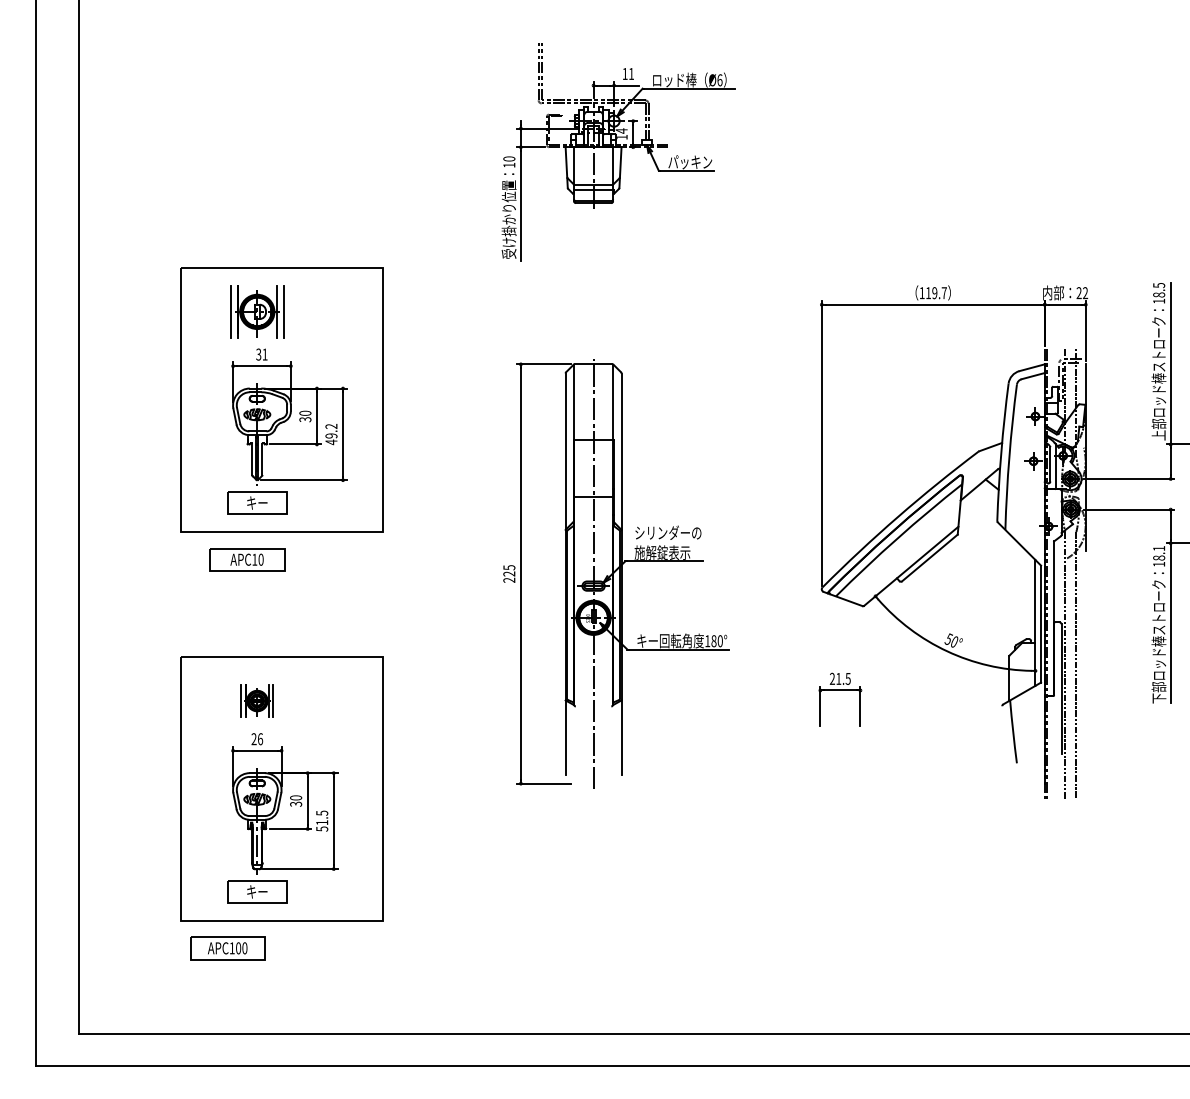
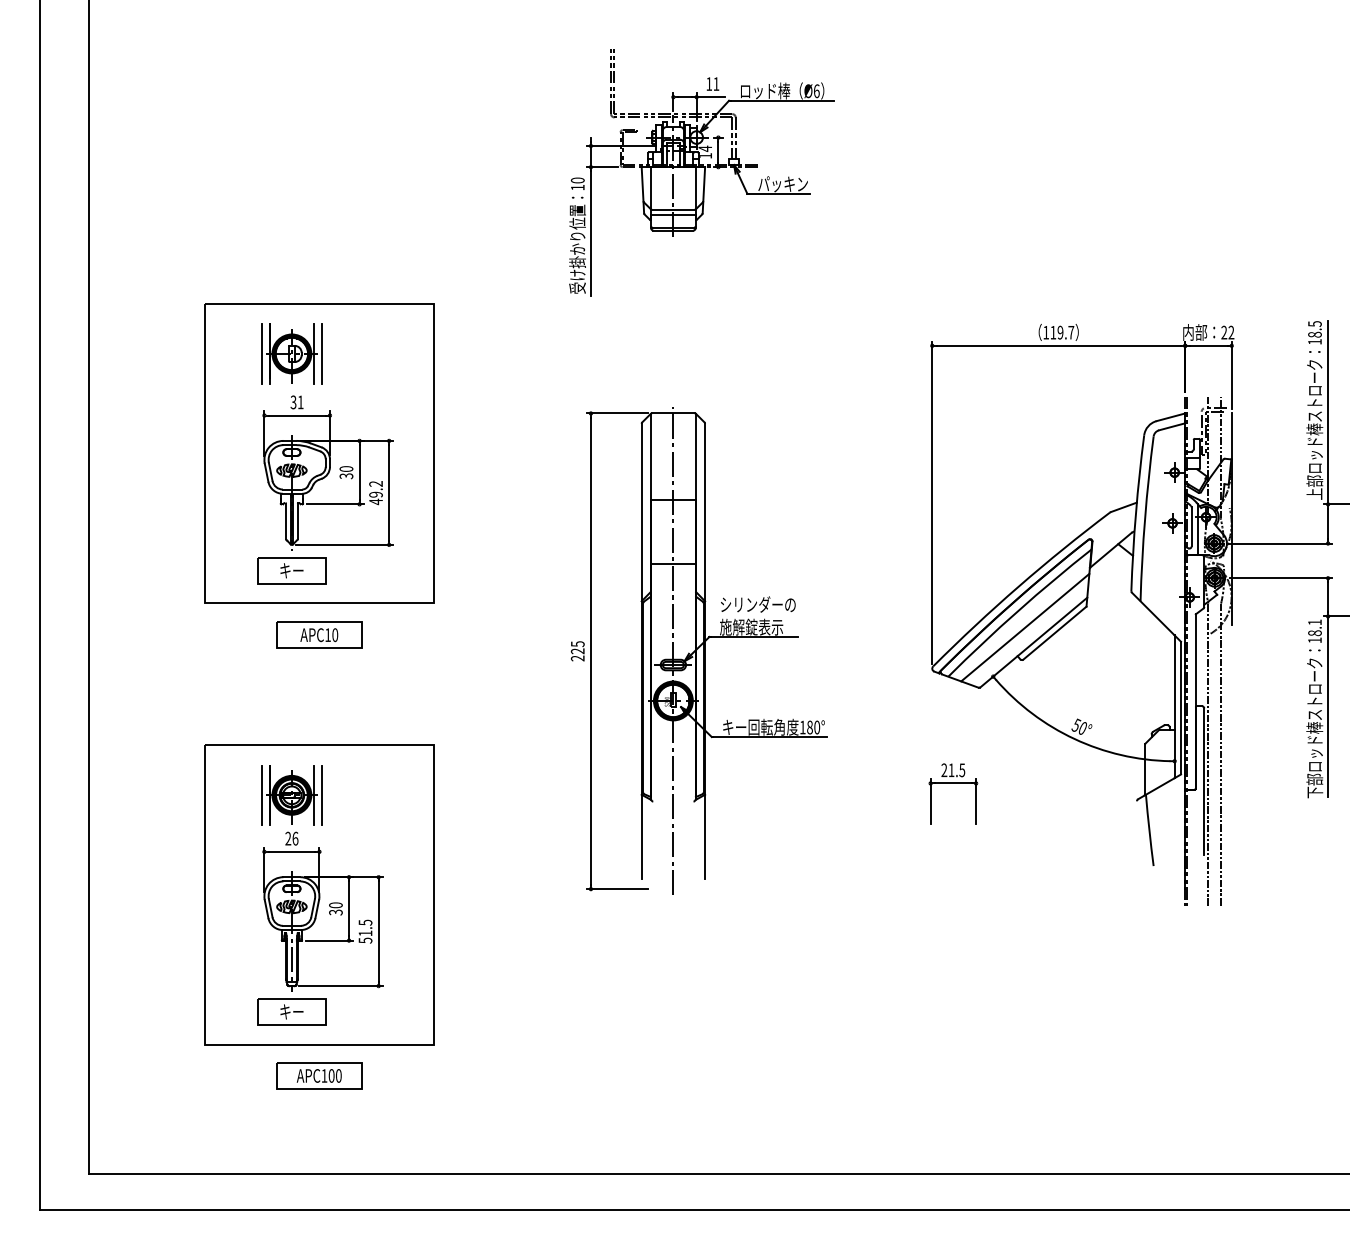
line: (903, 553) -> (1025, 627), added
part: (247, 559) -> (319, 634), moved
part: (256, 701) -> (291, 795), size x1.67
part: (227, 947) -> (319, 1075), moved

